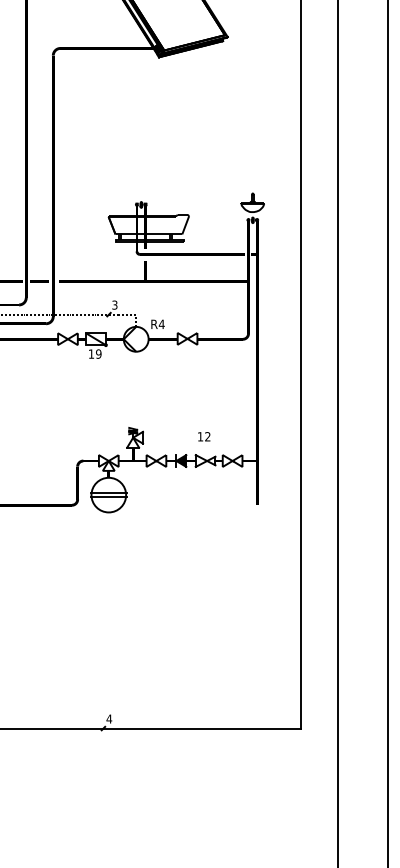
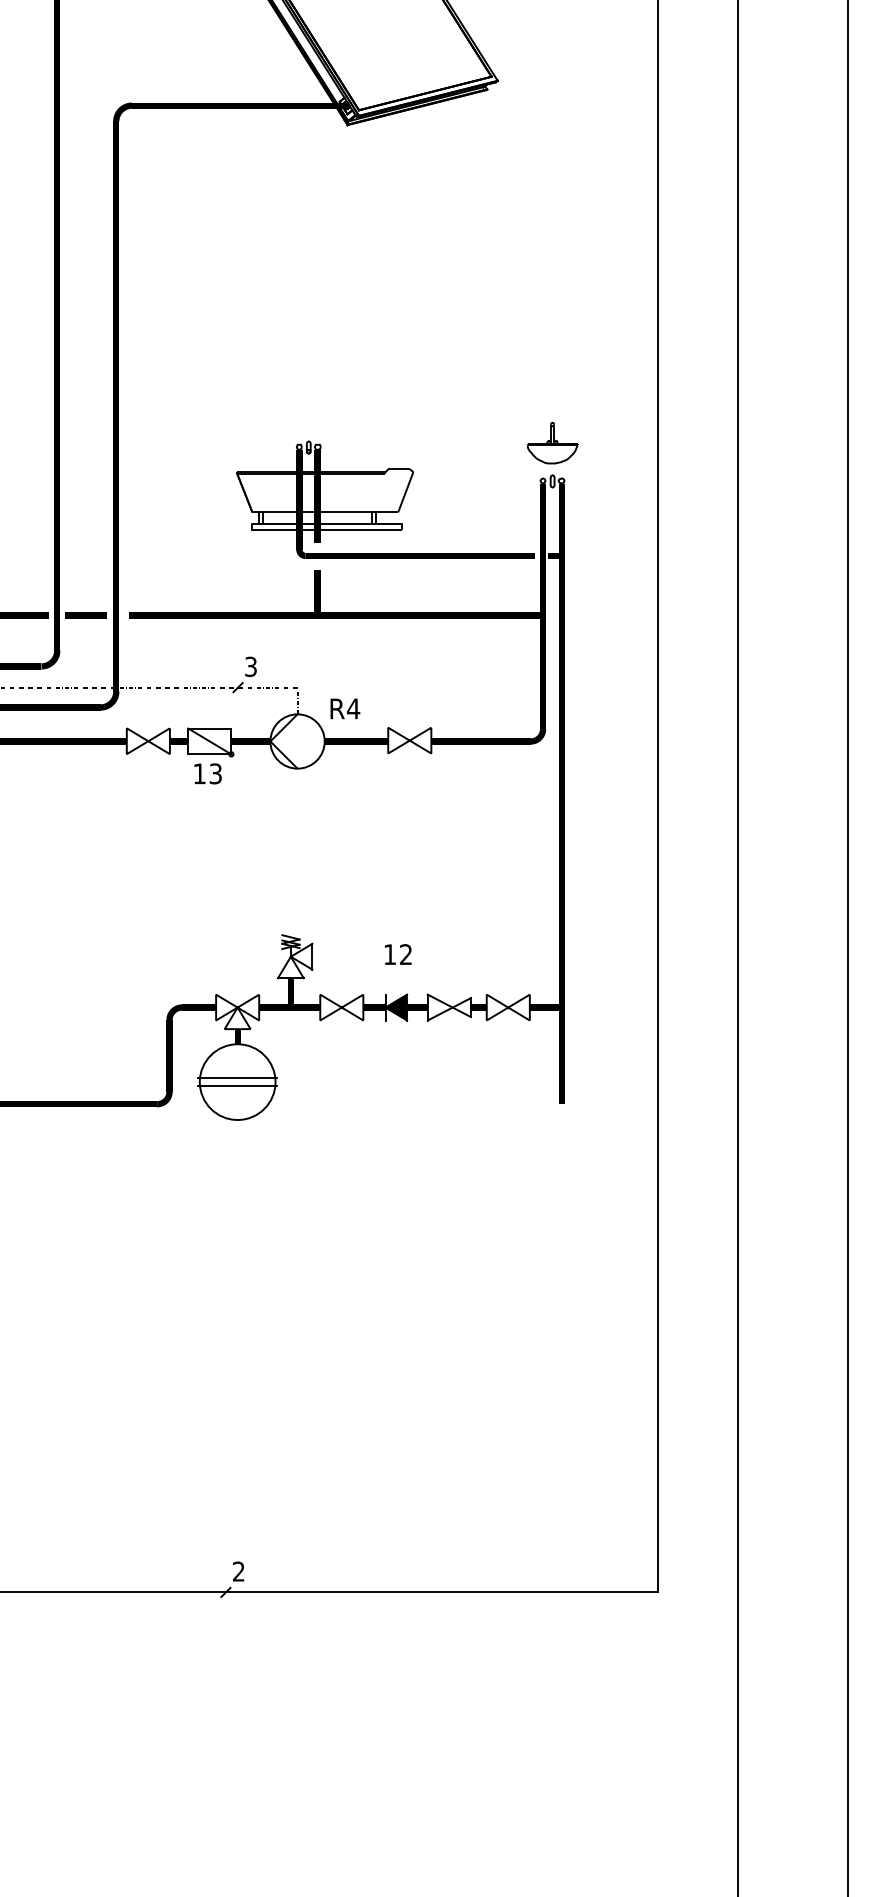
text: (98, 353) -> (215, 772), 19 -> 13
text: (204, 436) -> (398, 953), moved
text: (109, 718) -> (239, 1570), 4 -> 2

